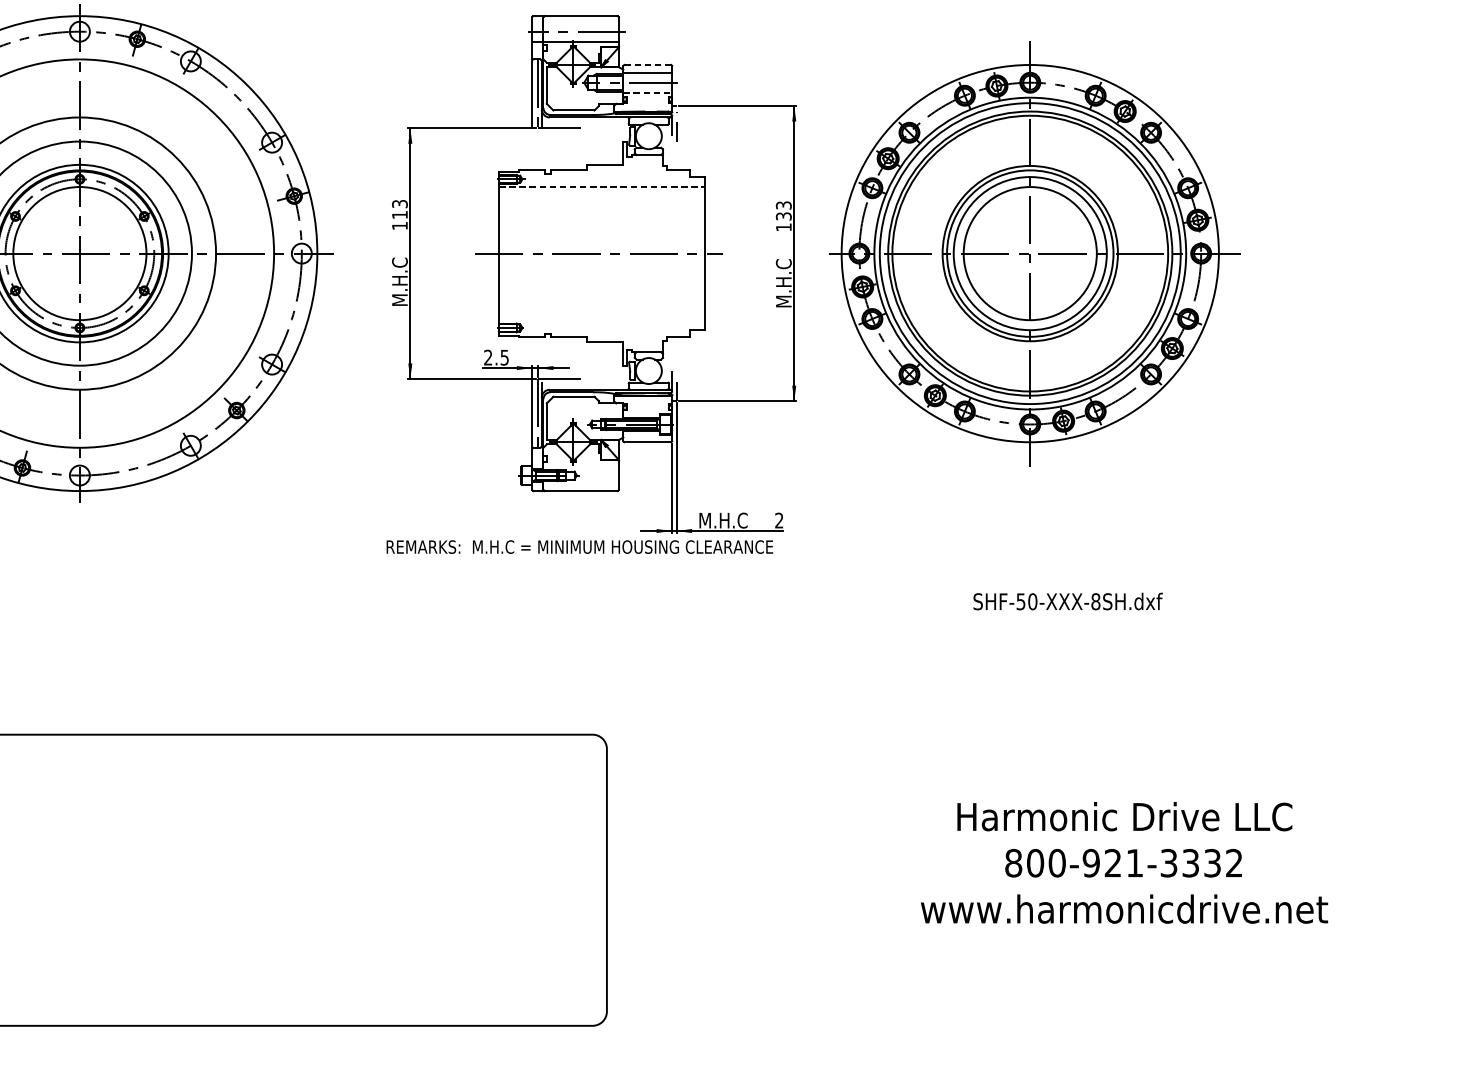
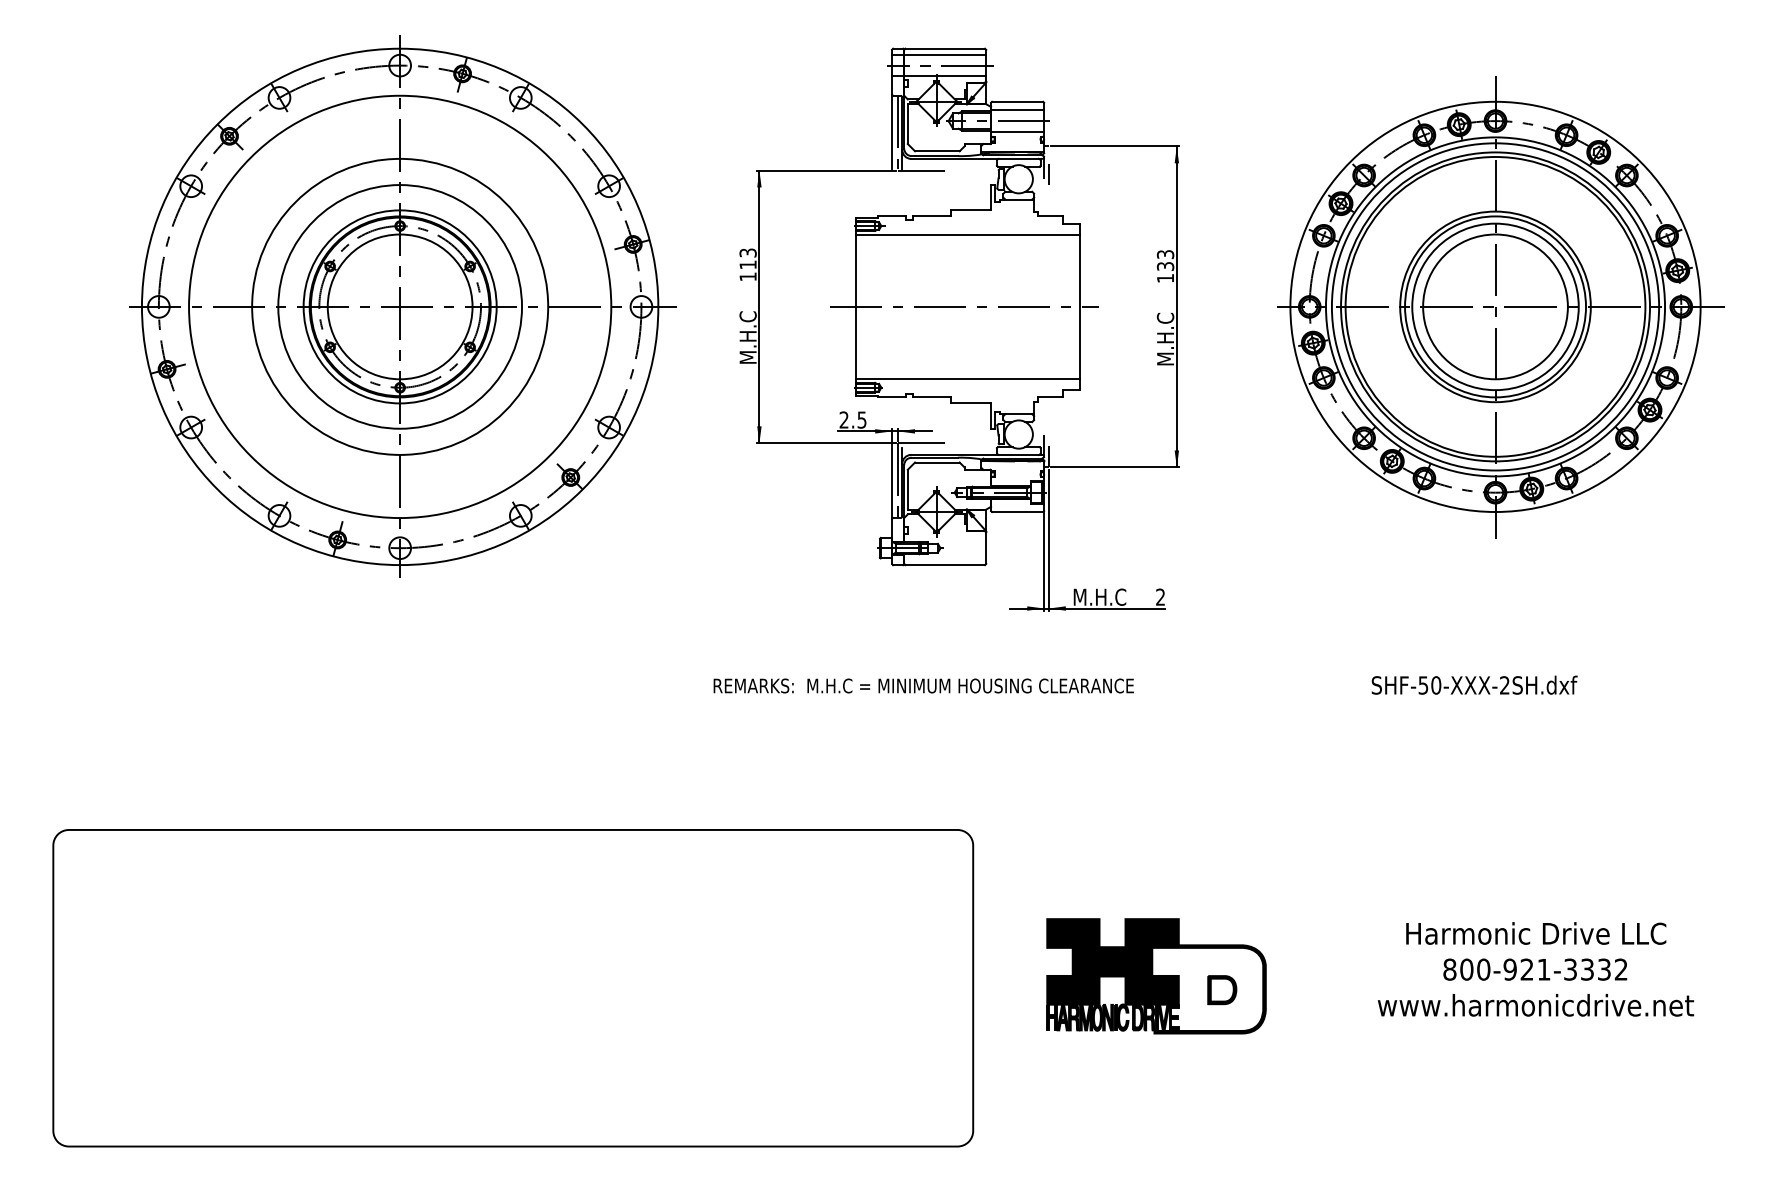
line: (575, 21) -> (939, 54), added
line: (647, 64) -> (1017, 101), dashed -> solid
line: (647, 92) -> (1017, 131), dashed -> solid
line: (602, 187) -> (968, 234), dashed -> solid
part: (1034, 254) -> (1500, 307), moved
line: (601, 320) -> (967, 379), added
text: (579, 546) -> (923, 685), moved
text: (1095, 601) -> (1504, 685), SHF-50-XXX-8SH.dxf -> SHF-50-XXX-2SH.dxf
part: (1124, 863) -> (1535, 969), size x0.71
part: (775, 869) -> (1156, 976), added

